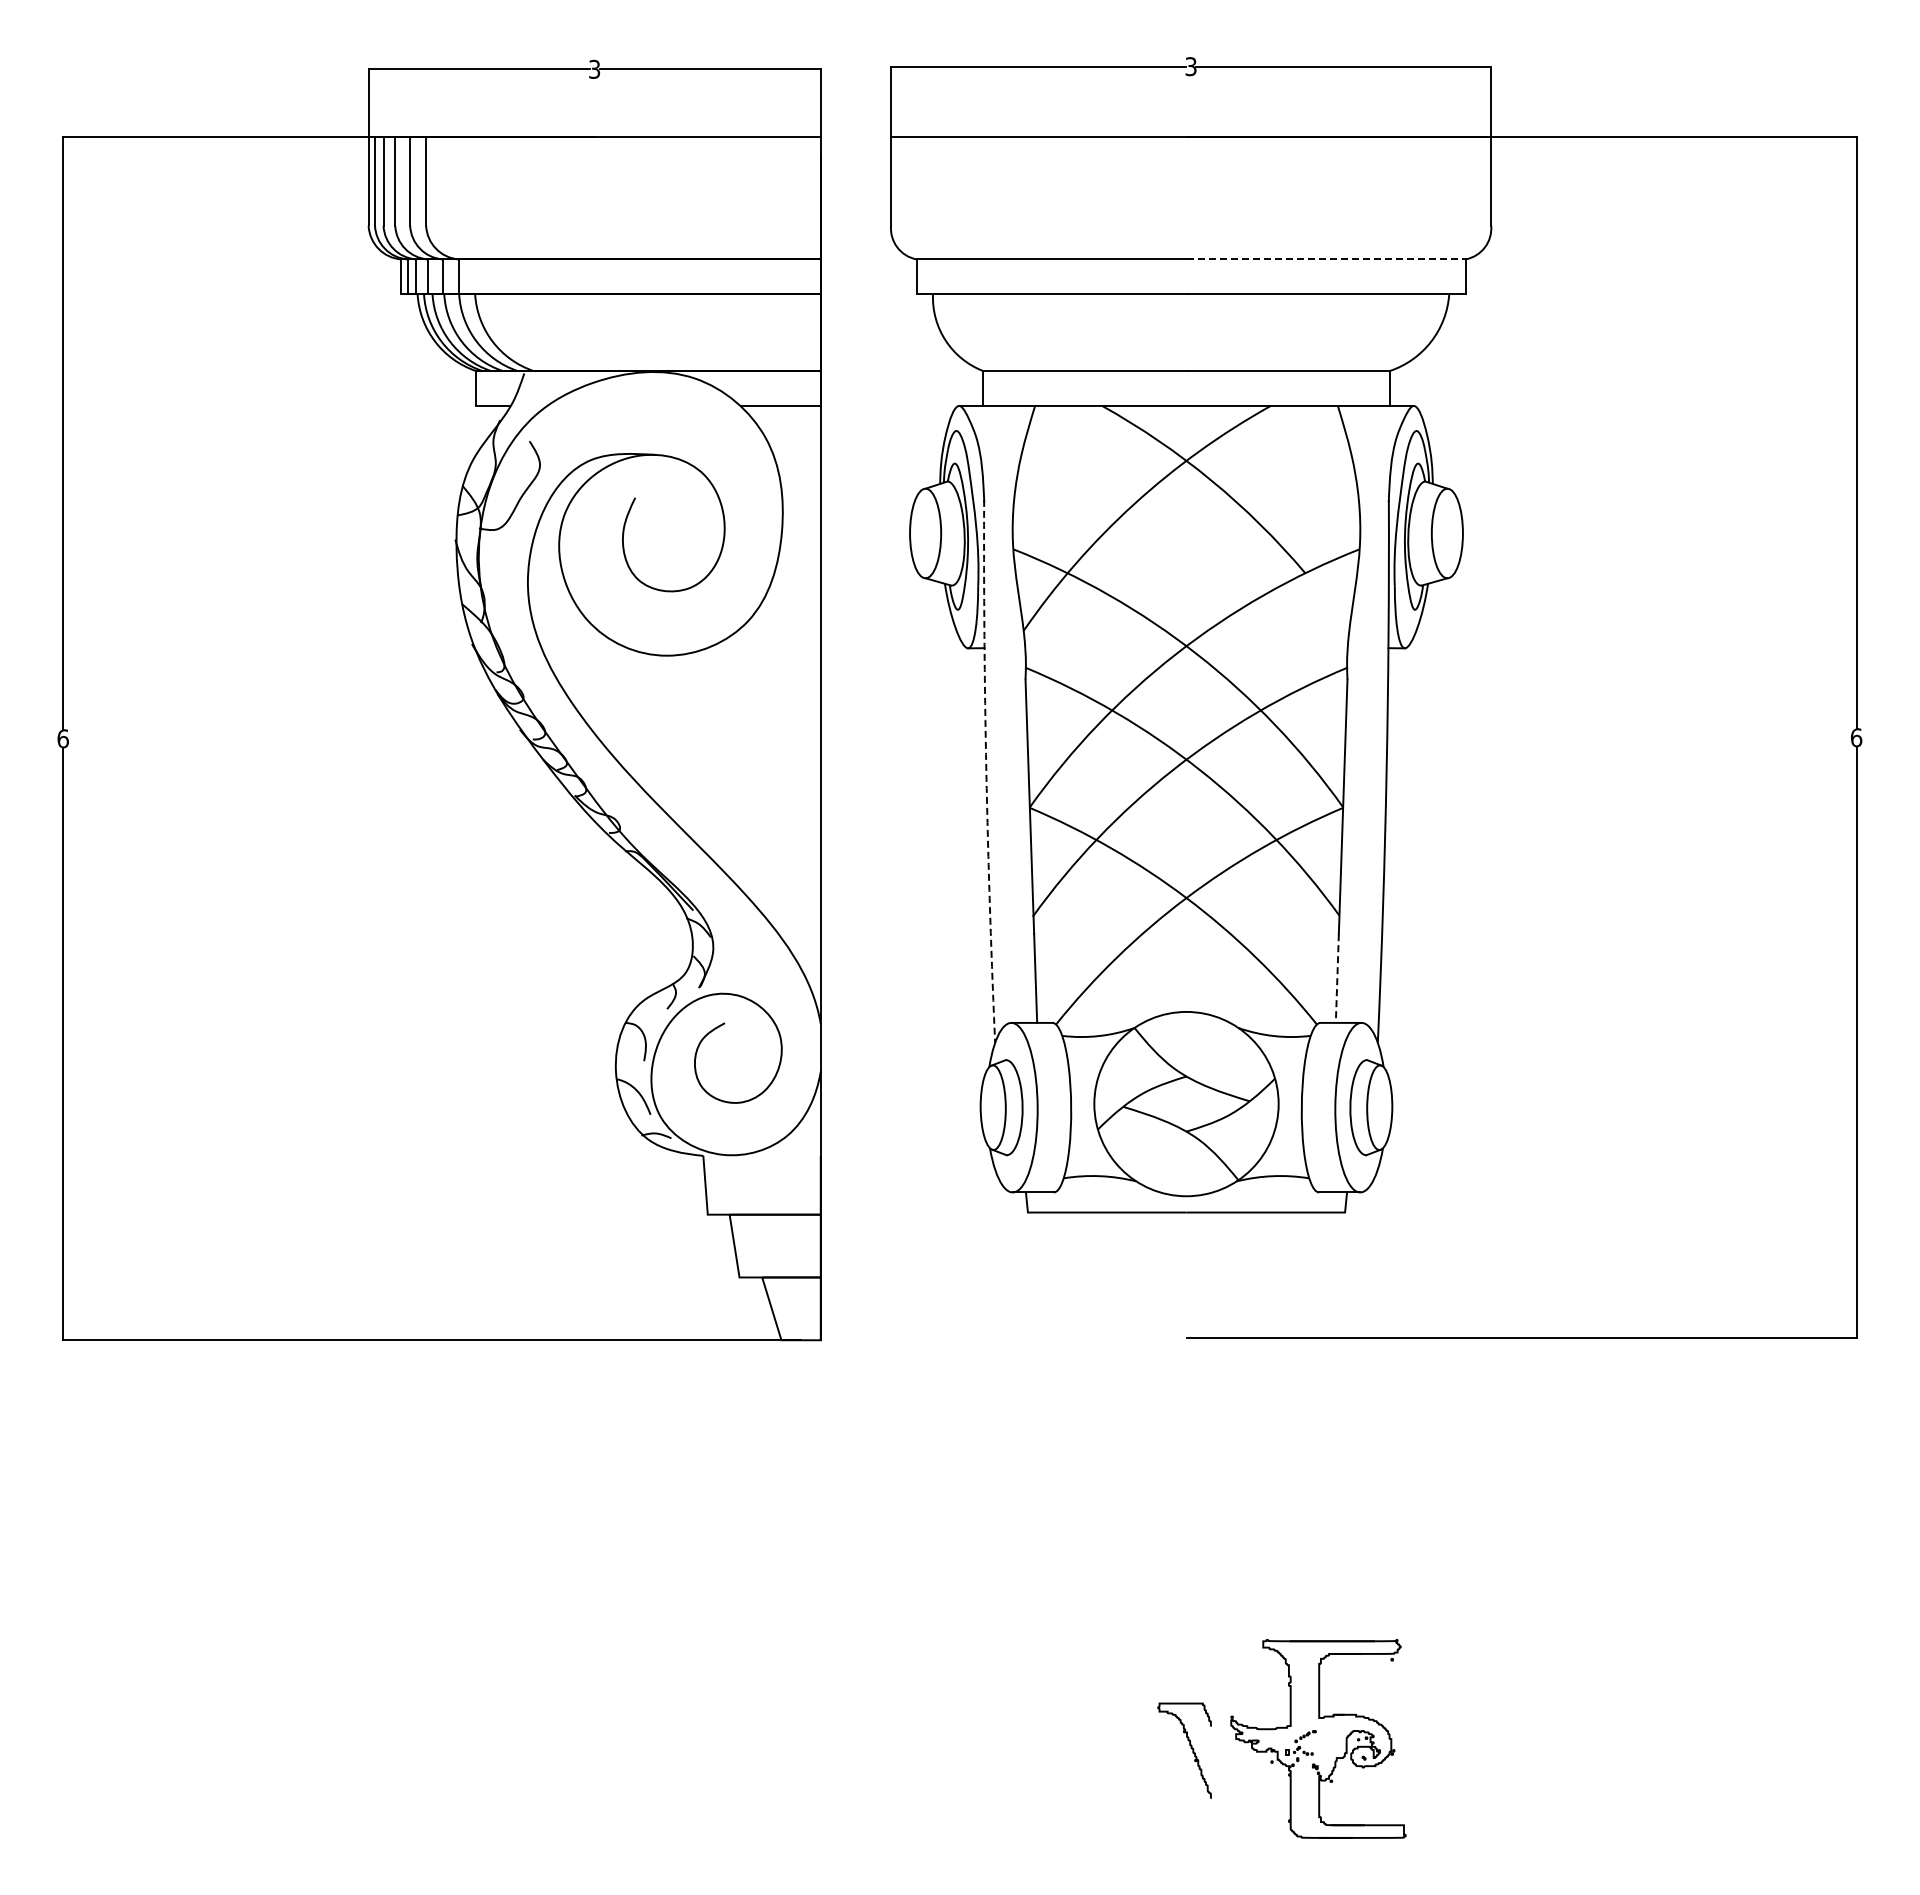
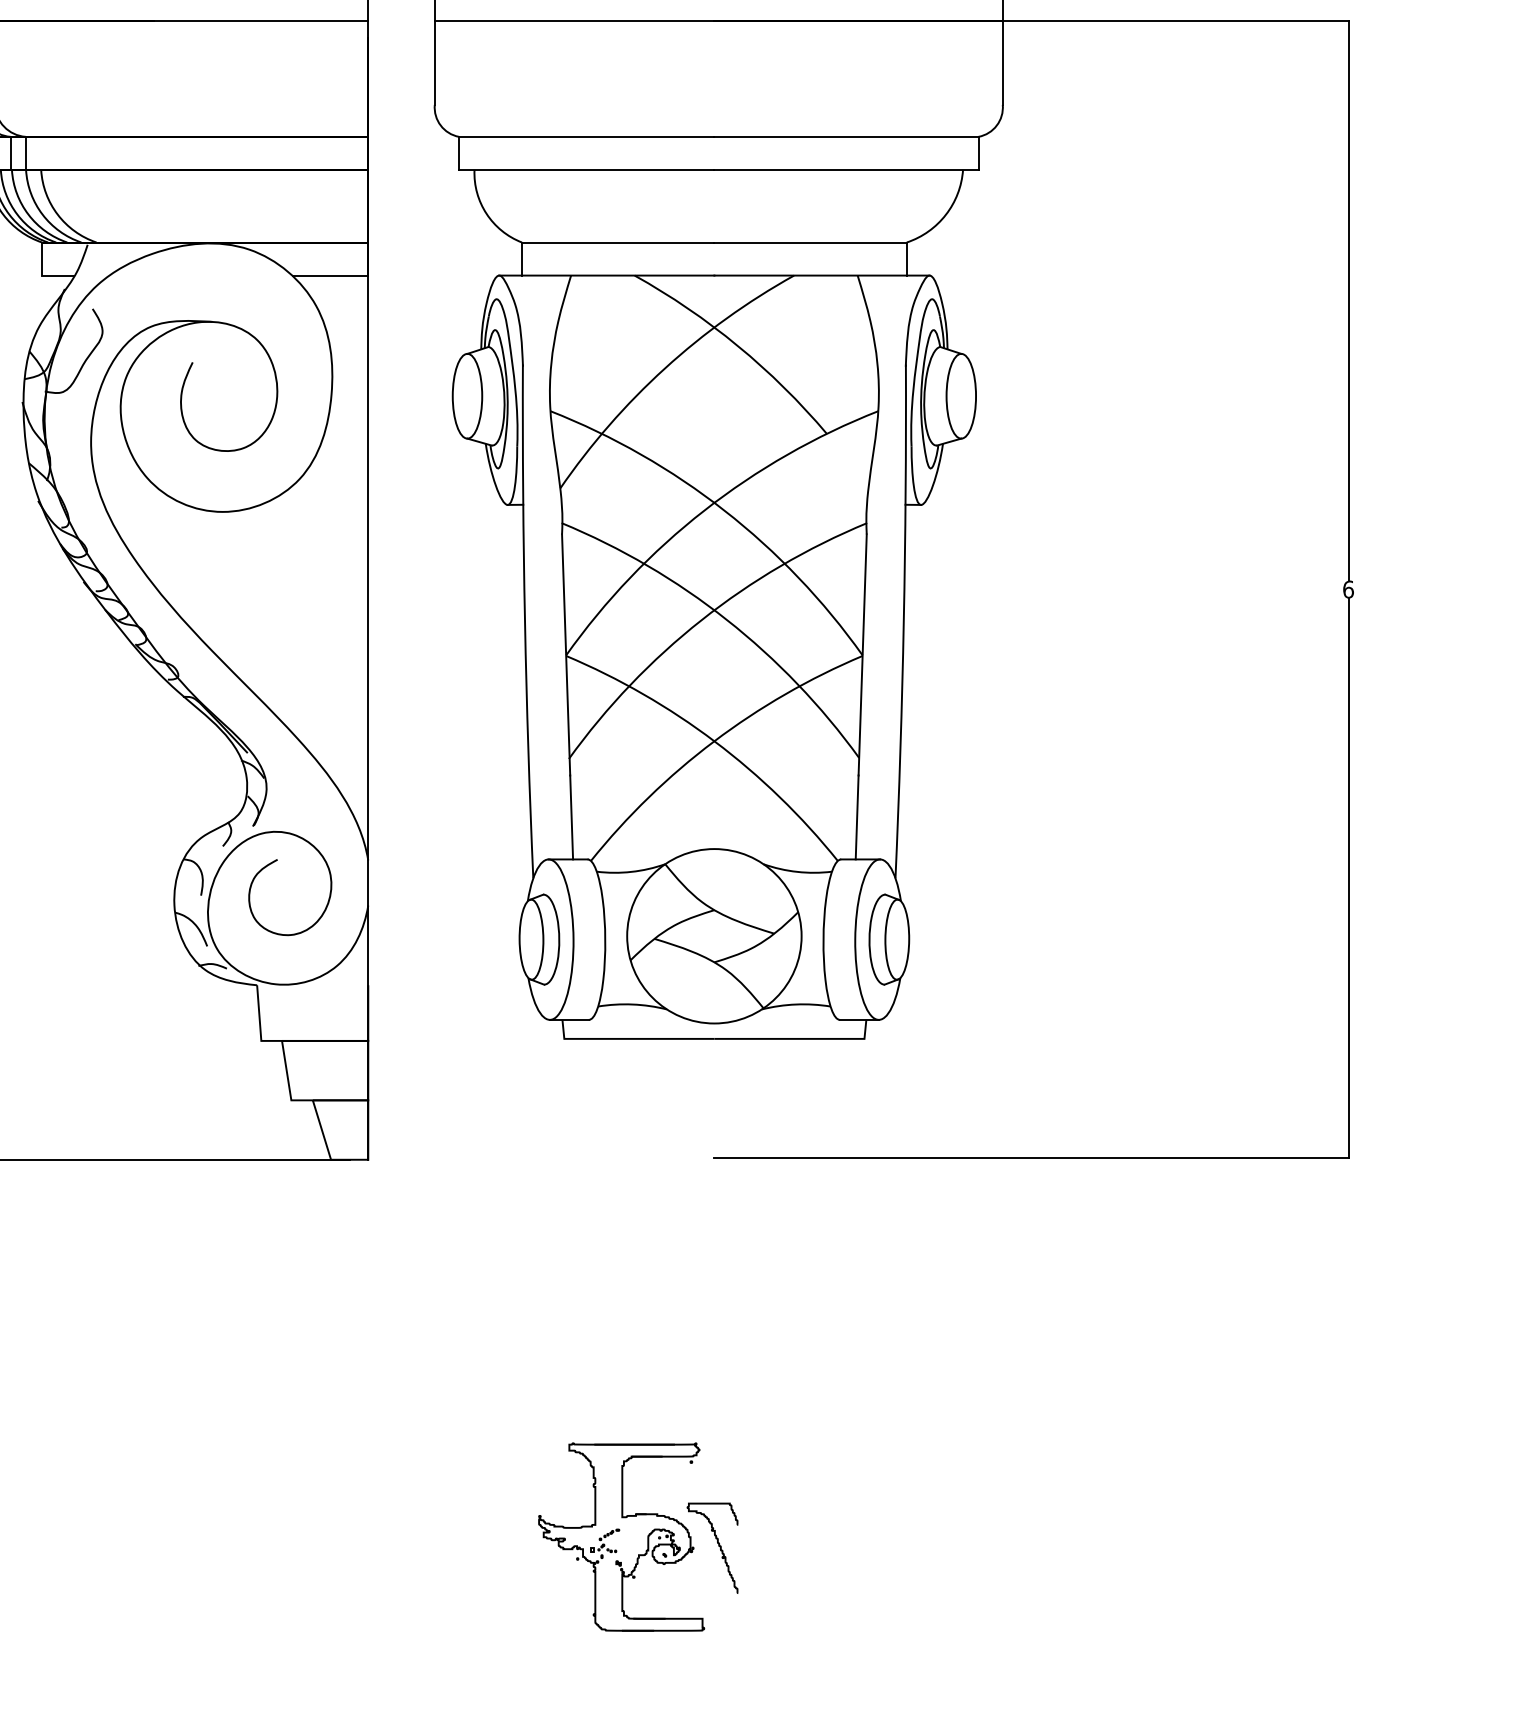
line: (1326, 259) -> (846, 136), dashed -> solid
arc: (986, 771) -> (525, 621), dashed -> solid
line: (1337, 979) -> (857, 818), dashed -> solid
part: (1318, 1738) -> (621, 1536), moved

